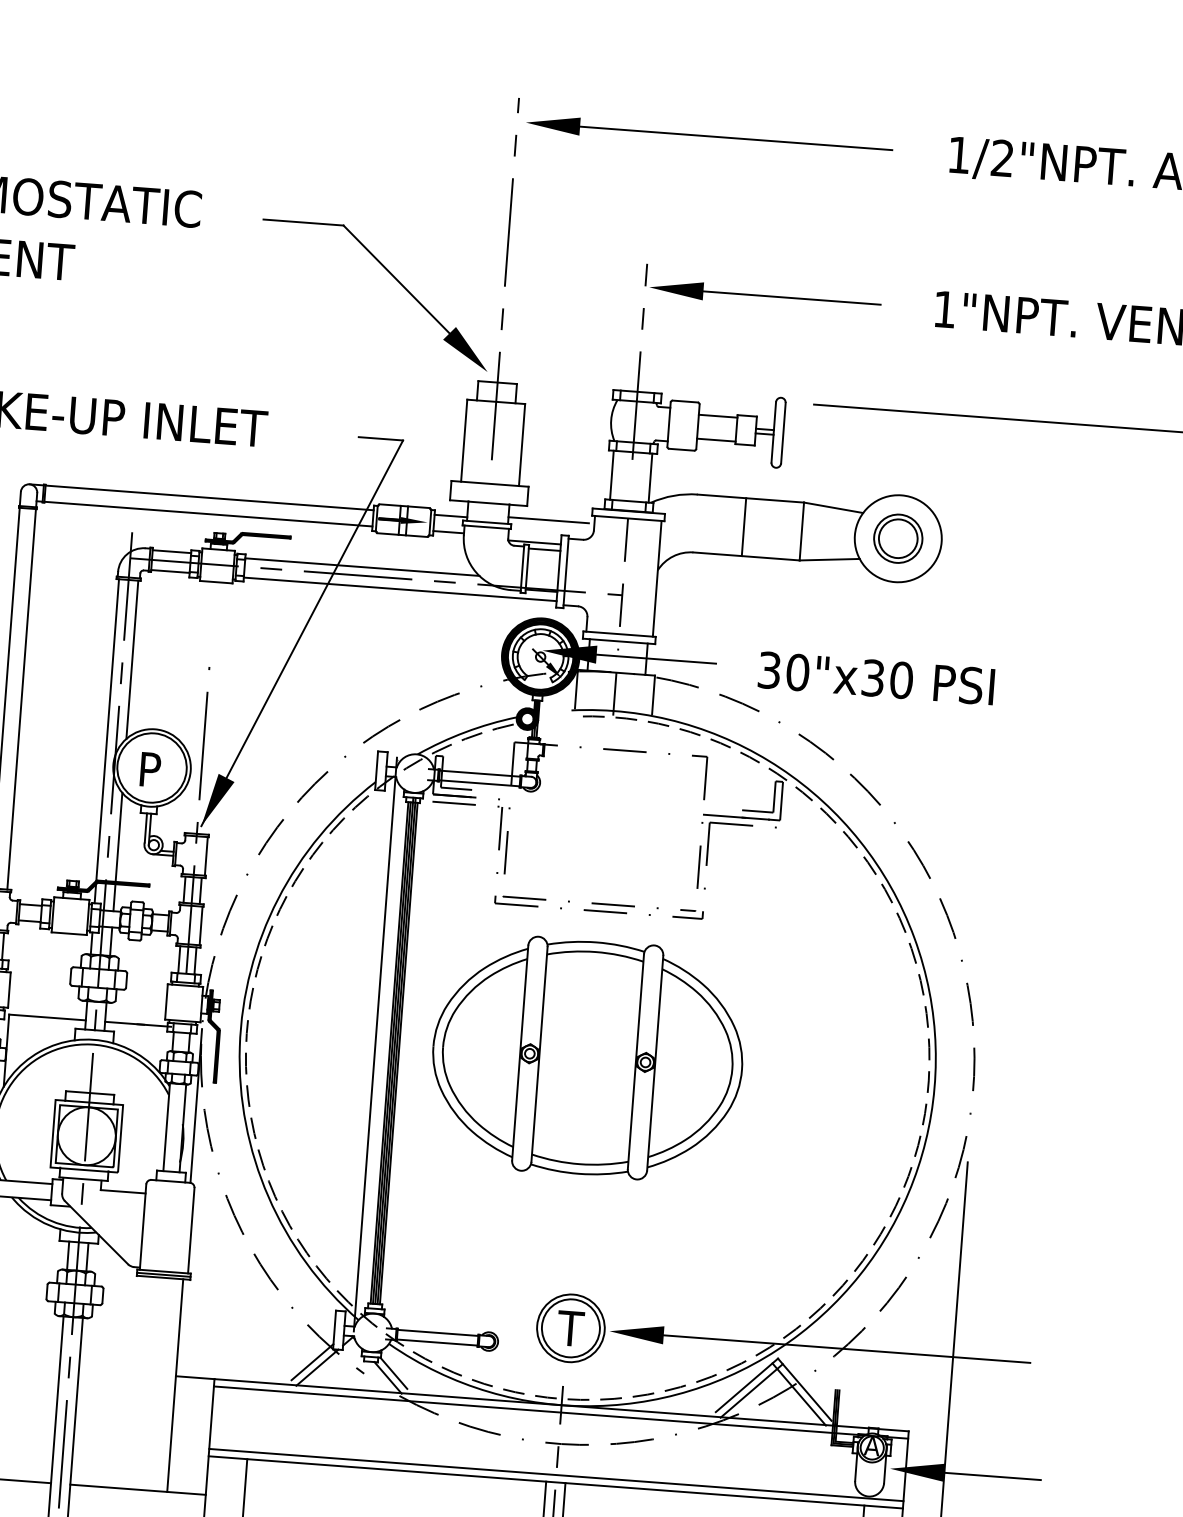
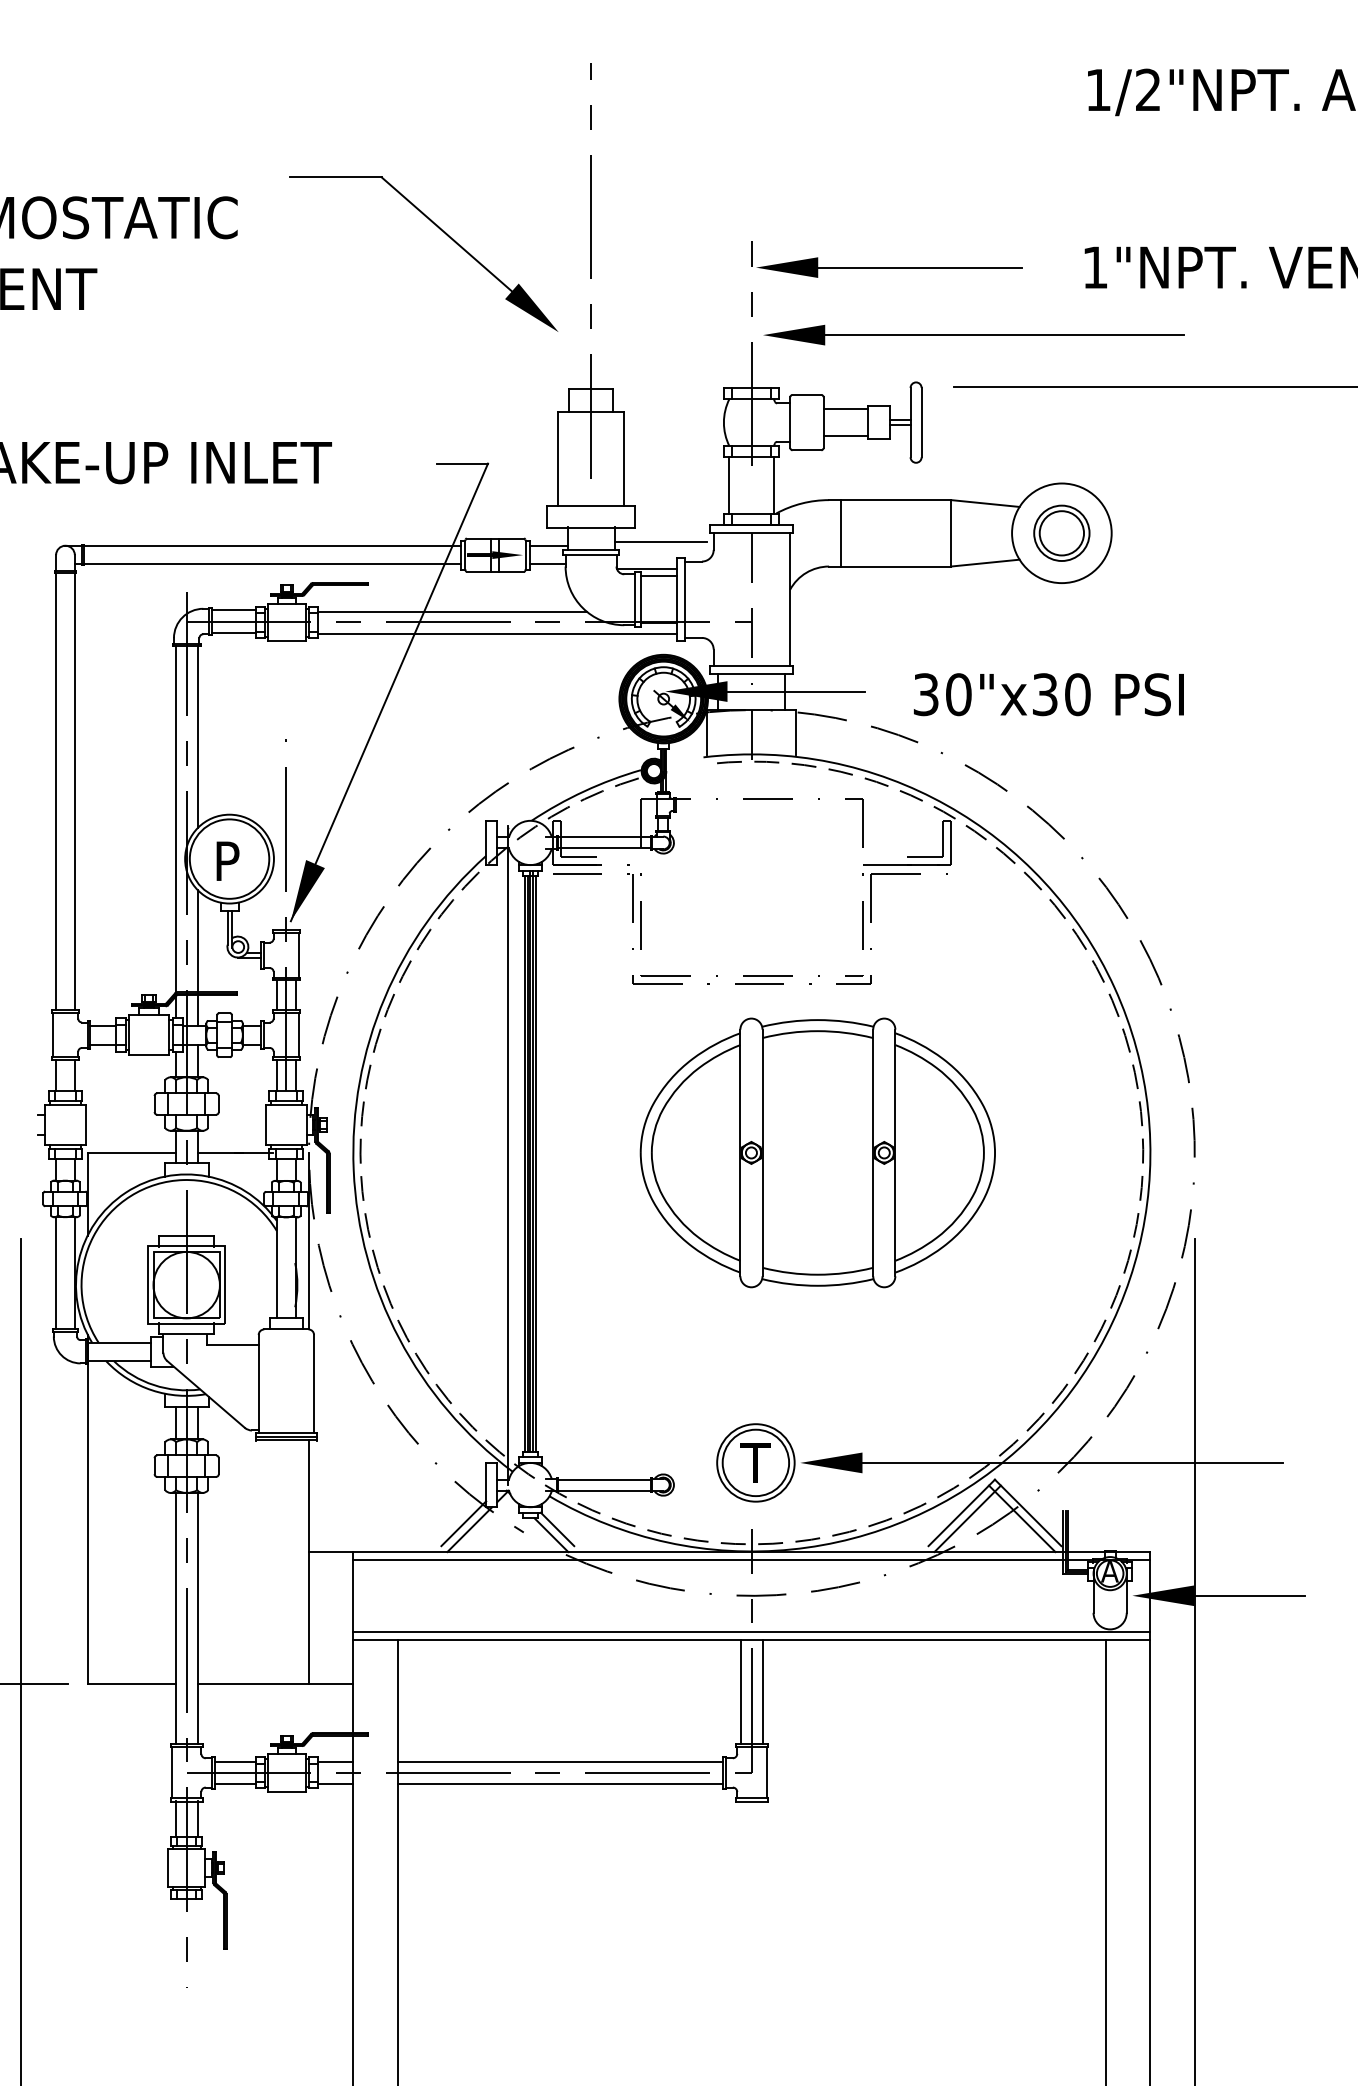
part: (709, 135) -> (973, 334), moved
part: (391, 275) -> (440, 230), moved
line: (743, 527) -> (840, 533), moved
part: (587, 1057) -> (817, 1152), moved

